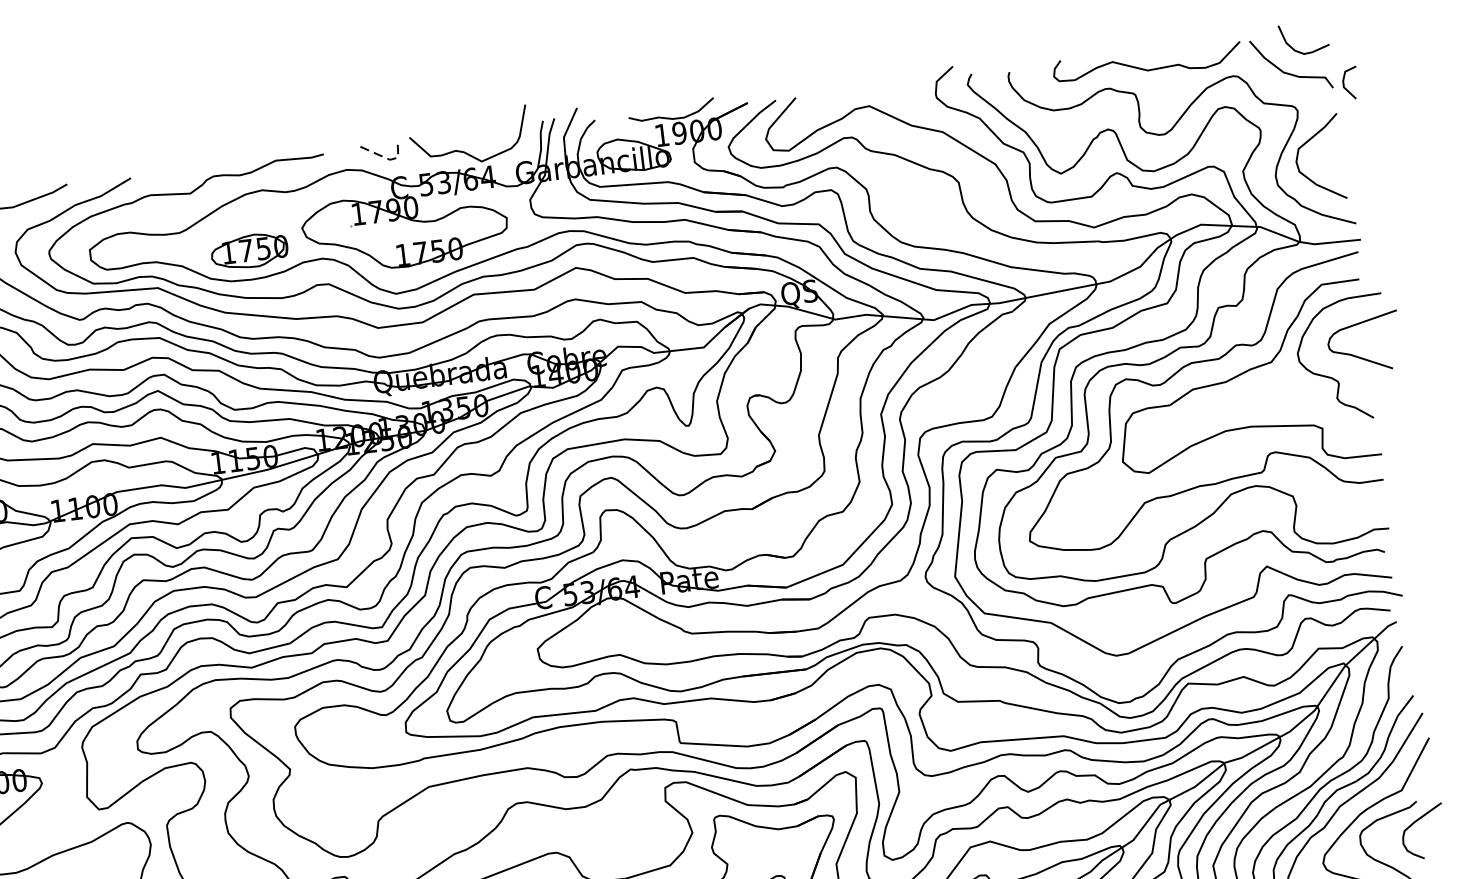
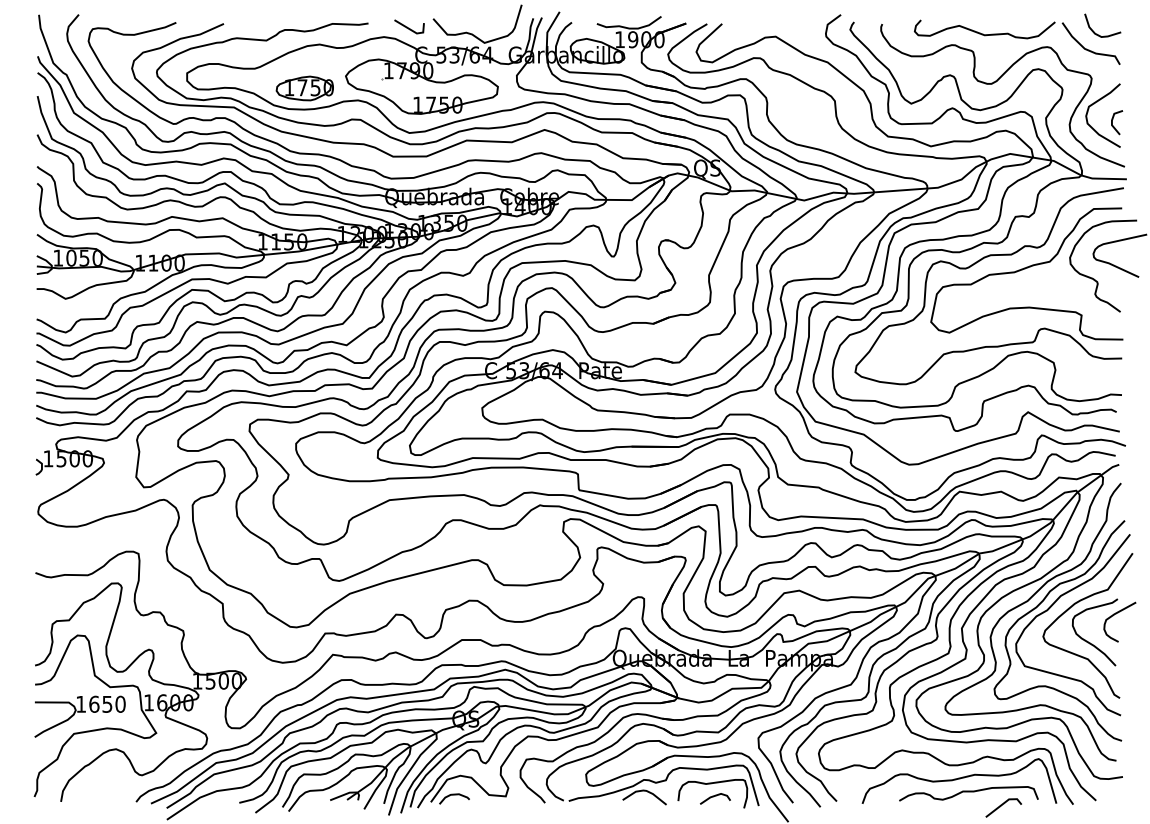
line: (1345, 79) -> (1113, 119), moved
line: (385, 157) -> (413, 31), dashed -> solid

